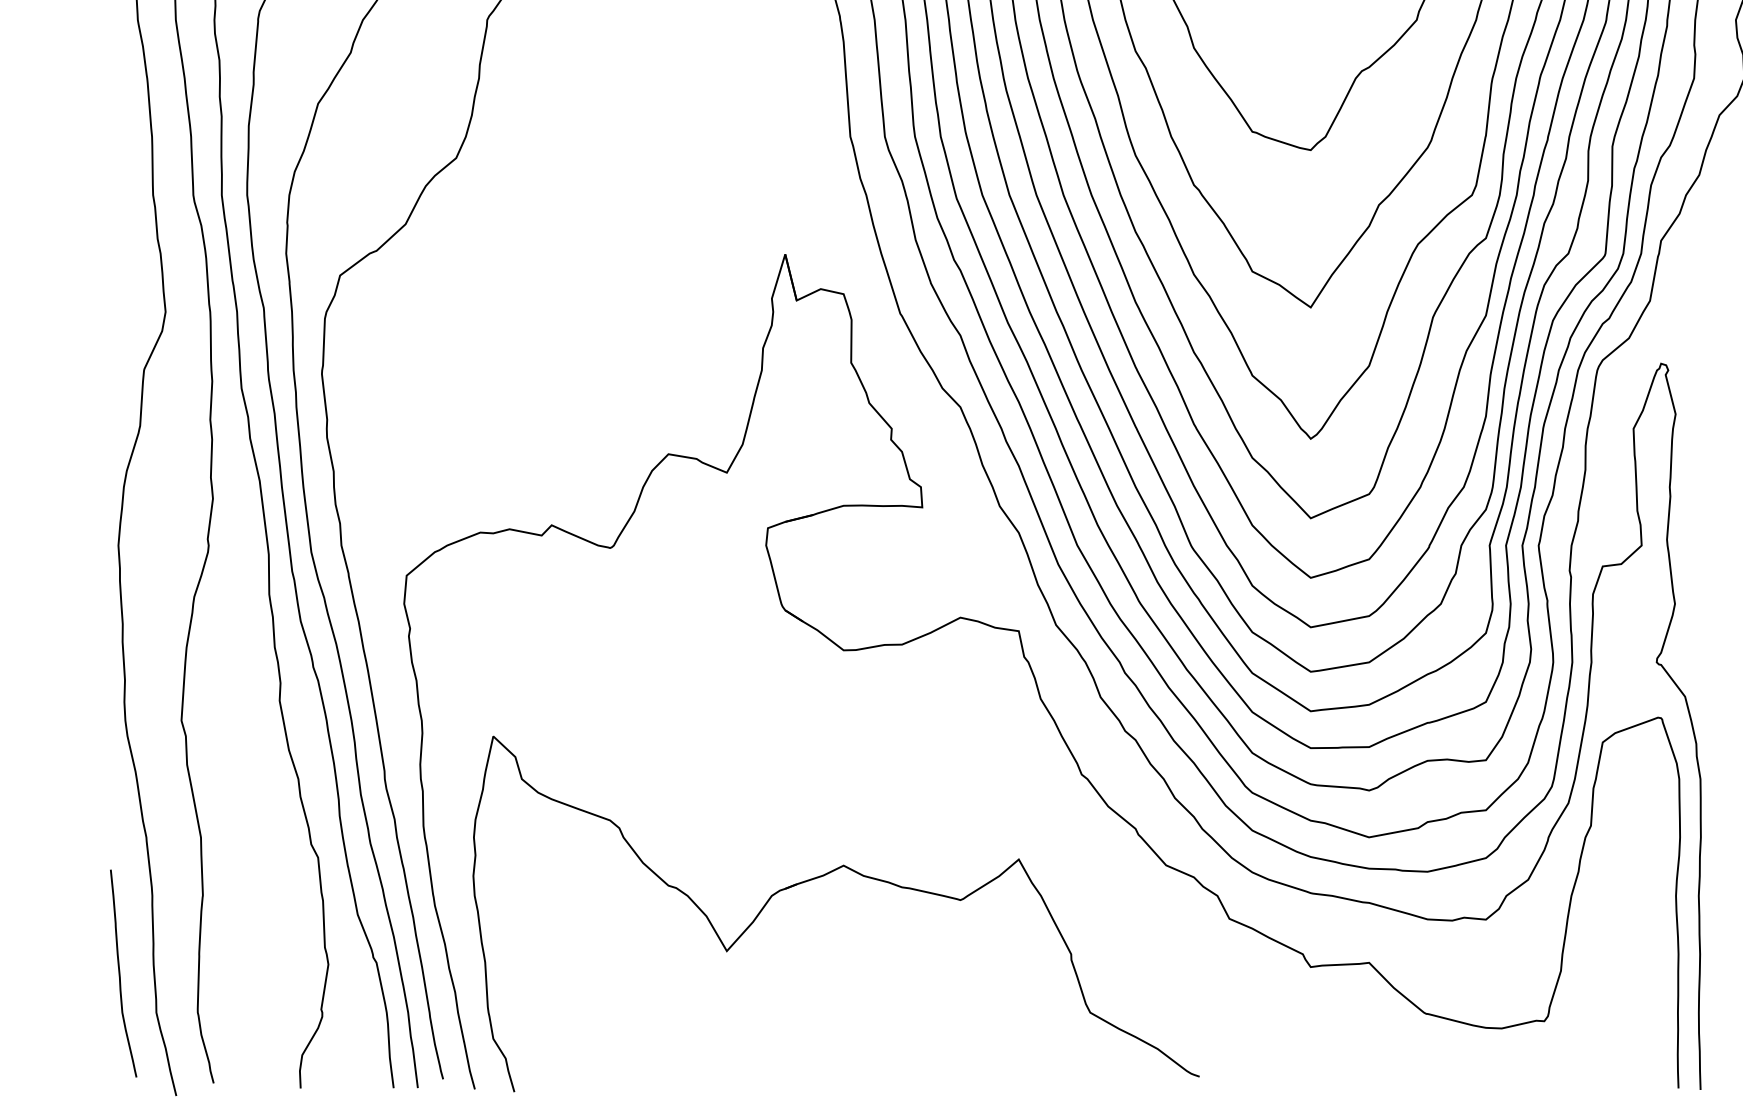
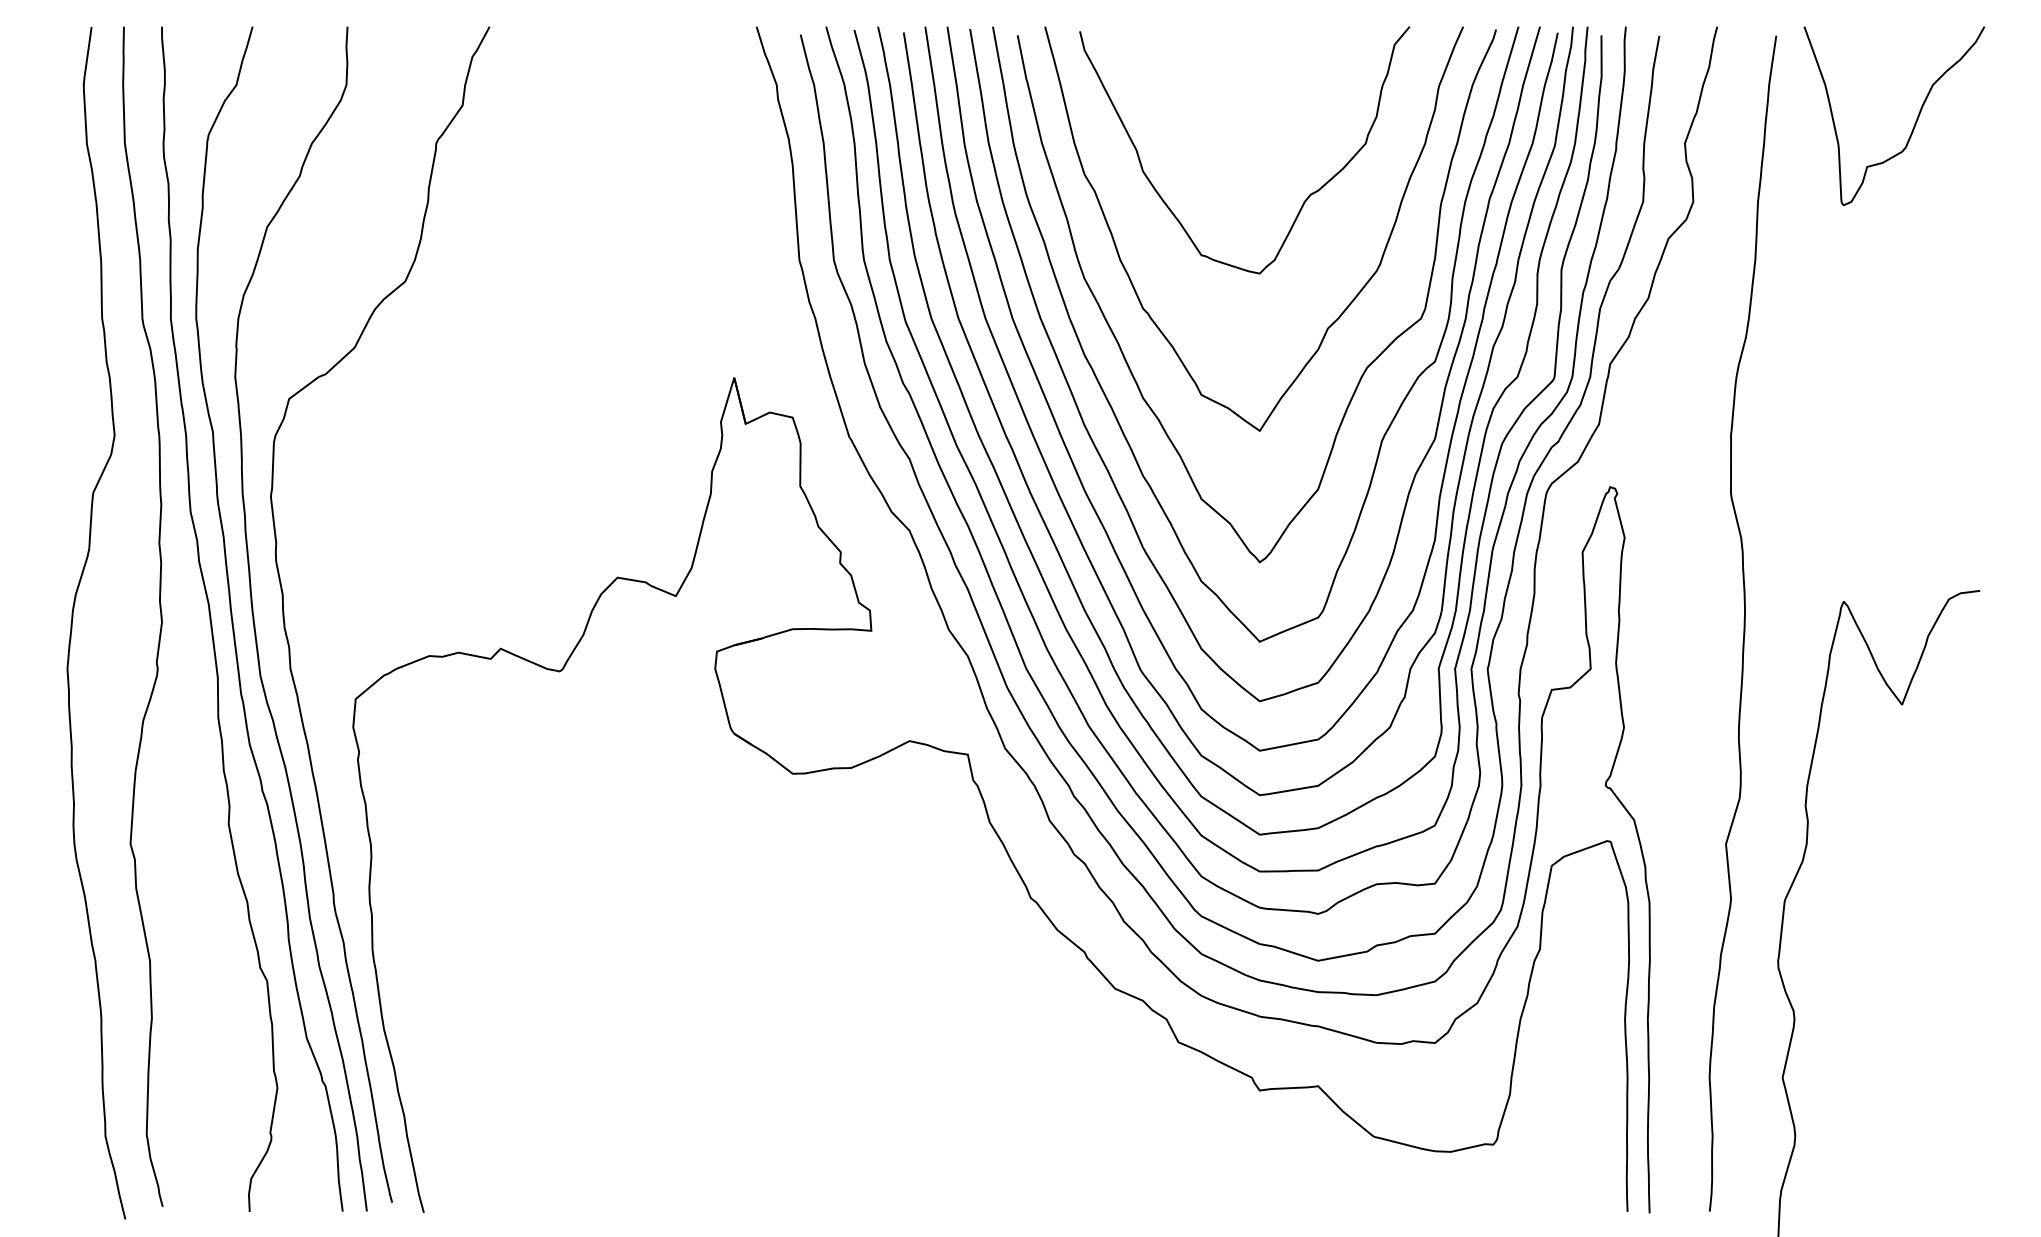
part: (822, 877) -> (771, 1000), removed
curve: (120, 973) -> (69, 1096), removed

